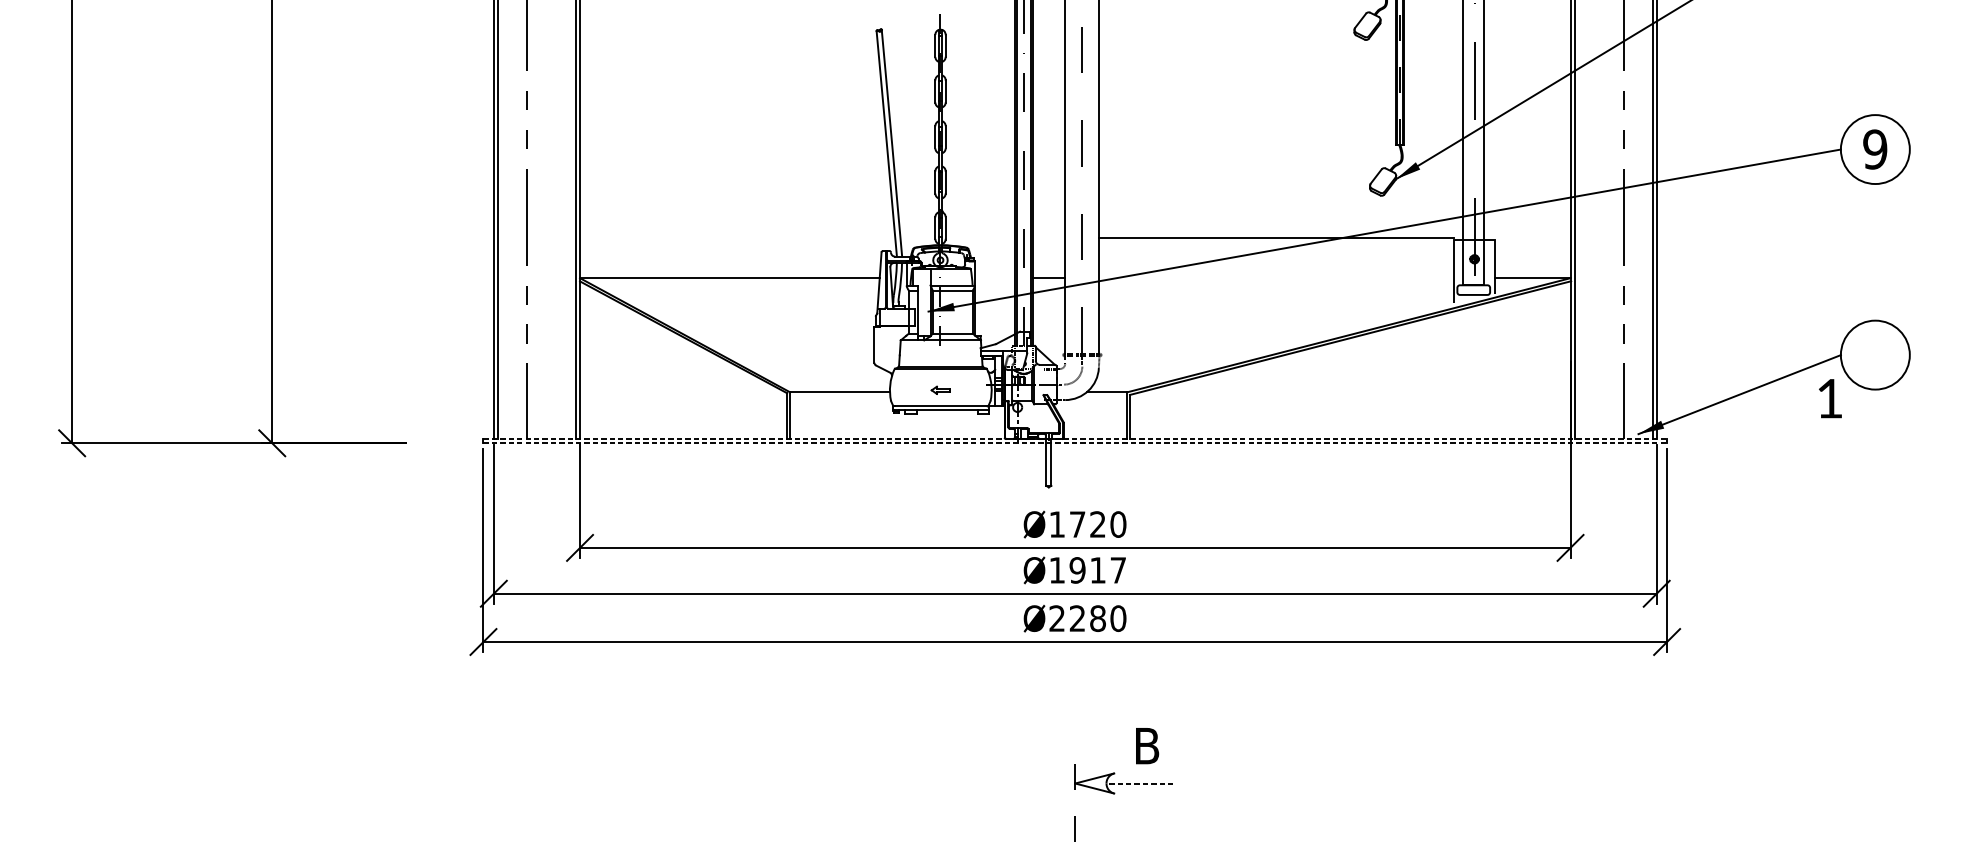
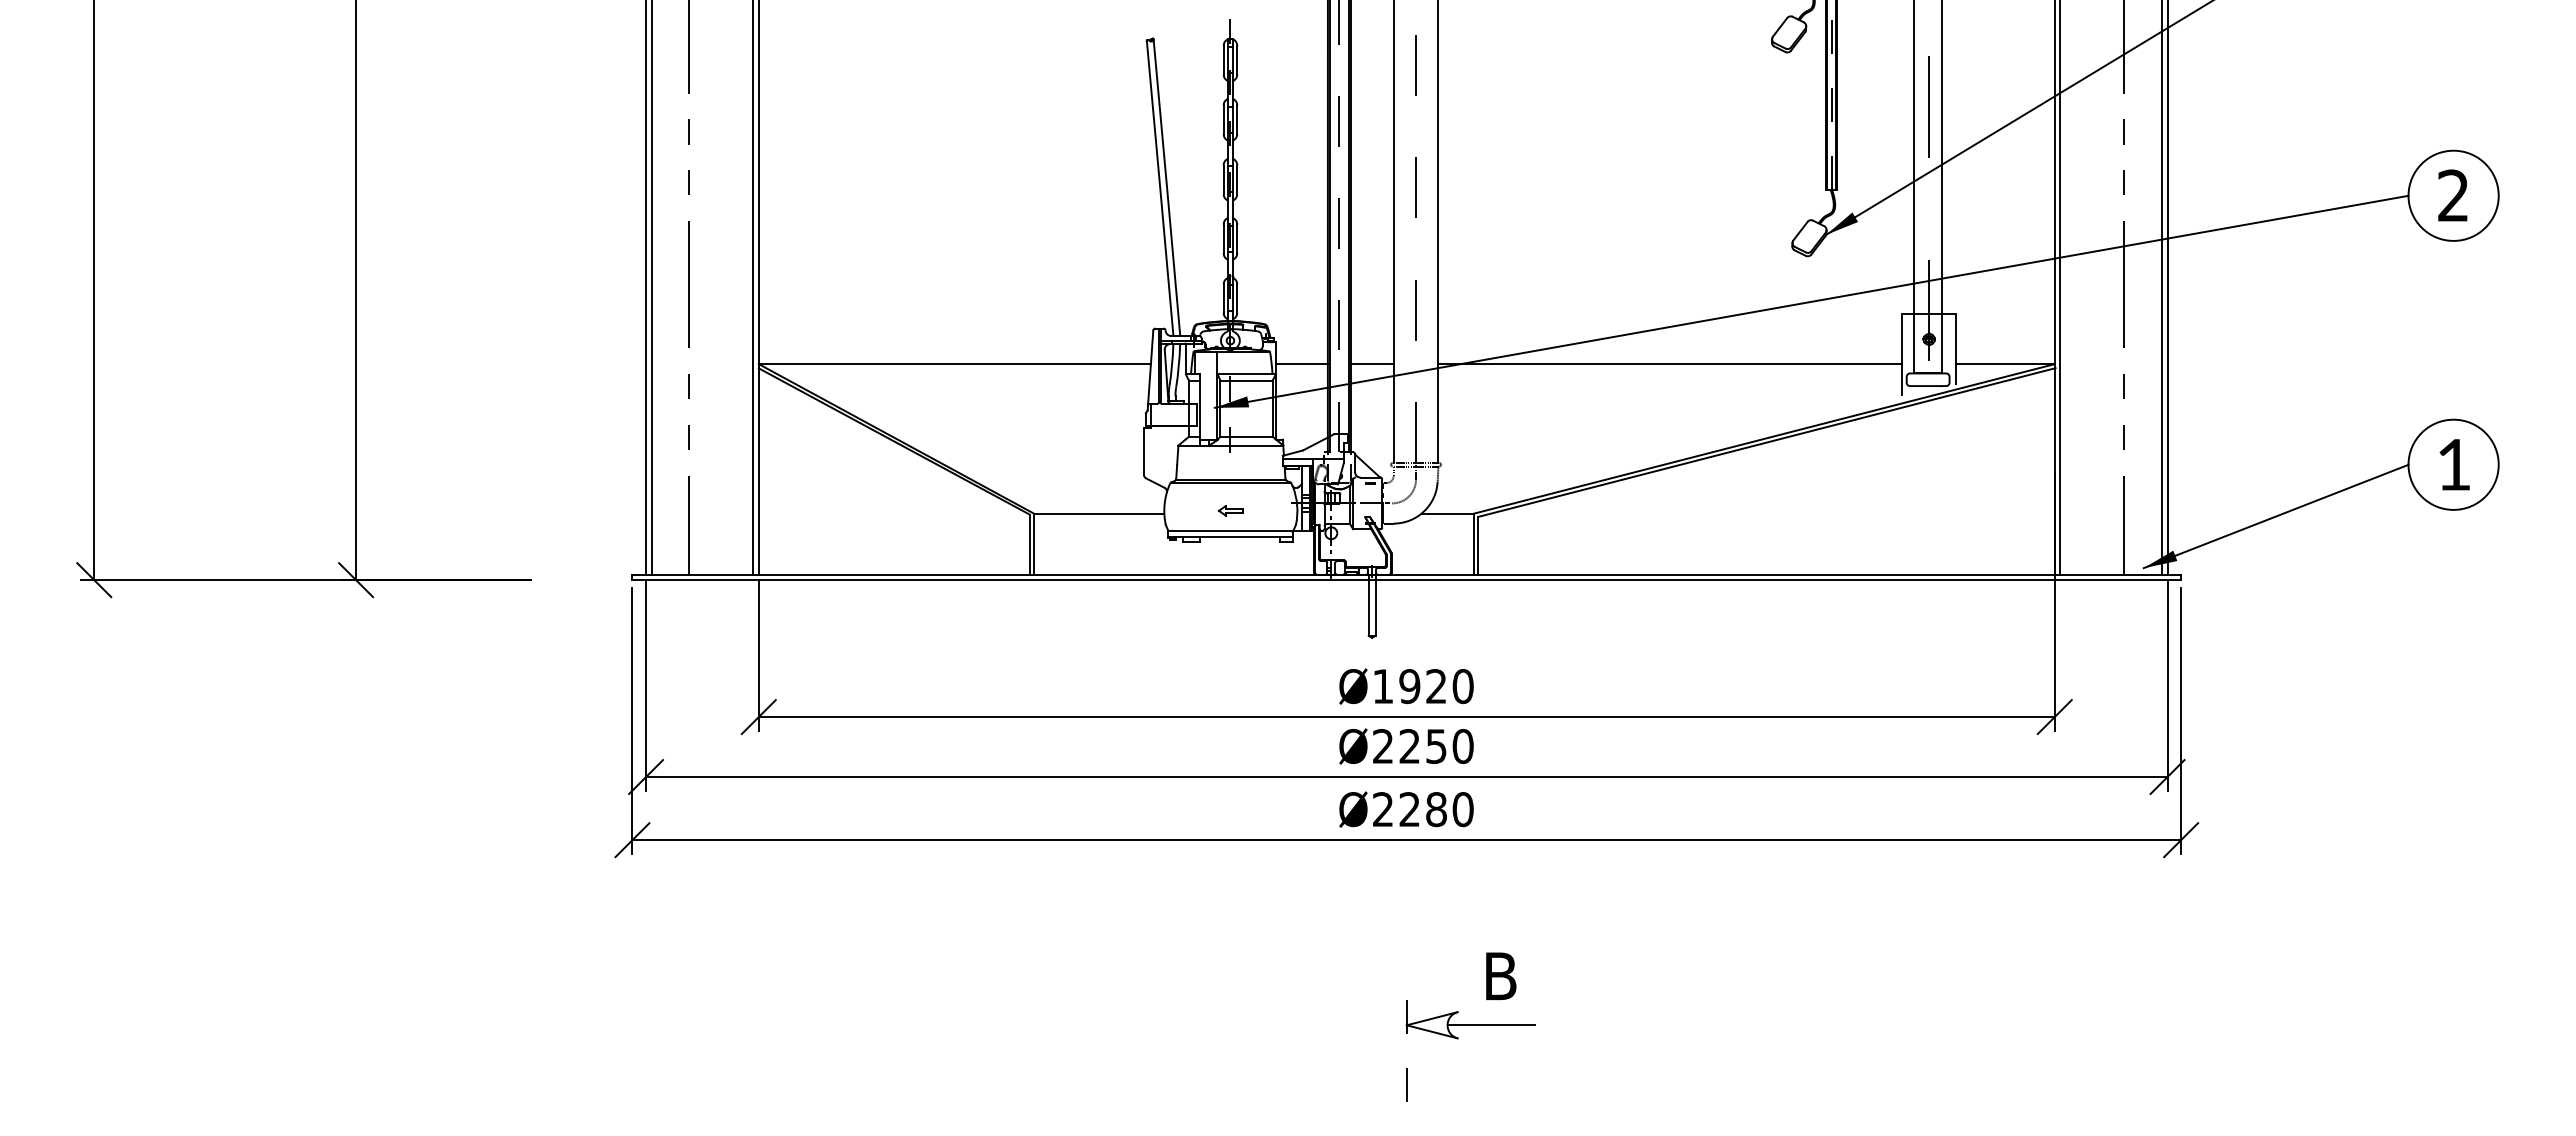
text: (1875, 149) -> (2453, 195), 9 -> 2
line: (1276, 237) -> (1670, 364), moved
line: (994, 278) -> (1301, 364), added
text: (1830, 398) -> (2454, 464), moved
line: (1075, 438) -> (1407, 574), dashed -> solid
line: (1075, 443) -> (1407, 580), dashed -> solid
text: (1077, 524) -> (1409, 686), Ø1720 -> Ø1920
text: (1088, 570) -> (1423, 746), Ø1917 -> Ø2250
line: (1140, 783) -> (1491, 1025), dashed -> solid

